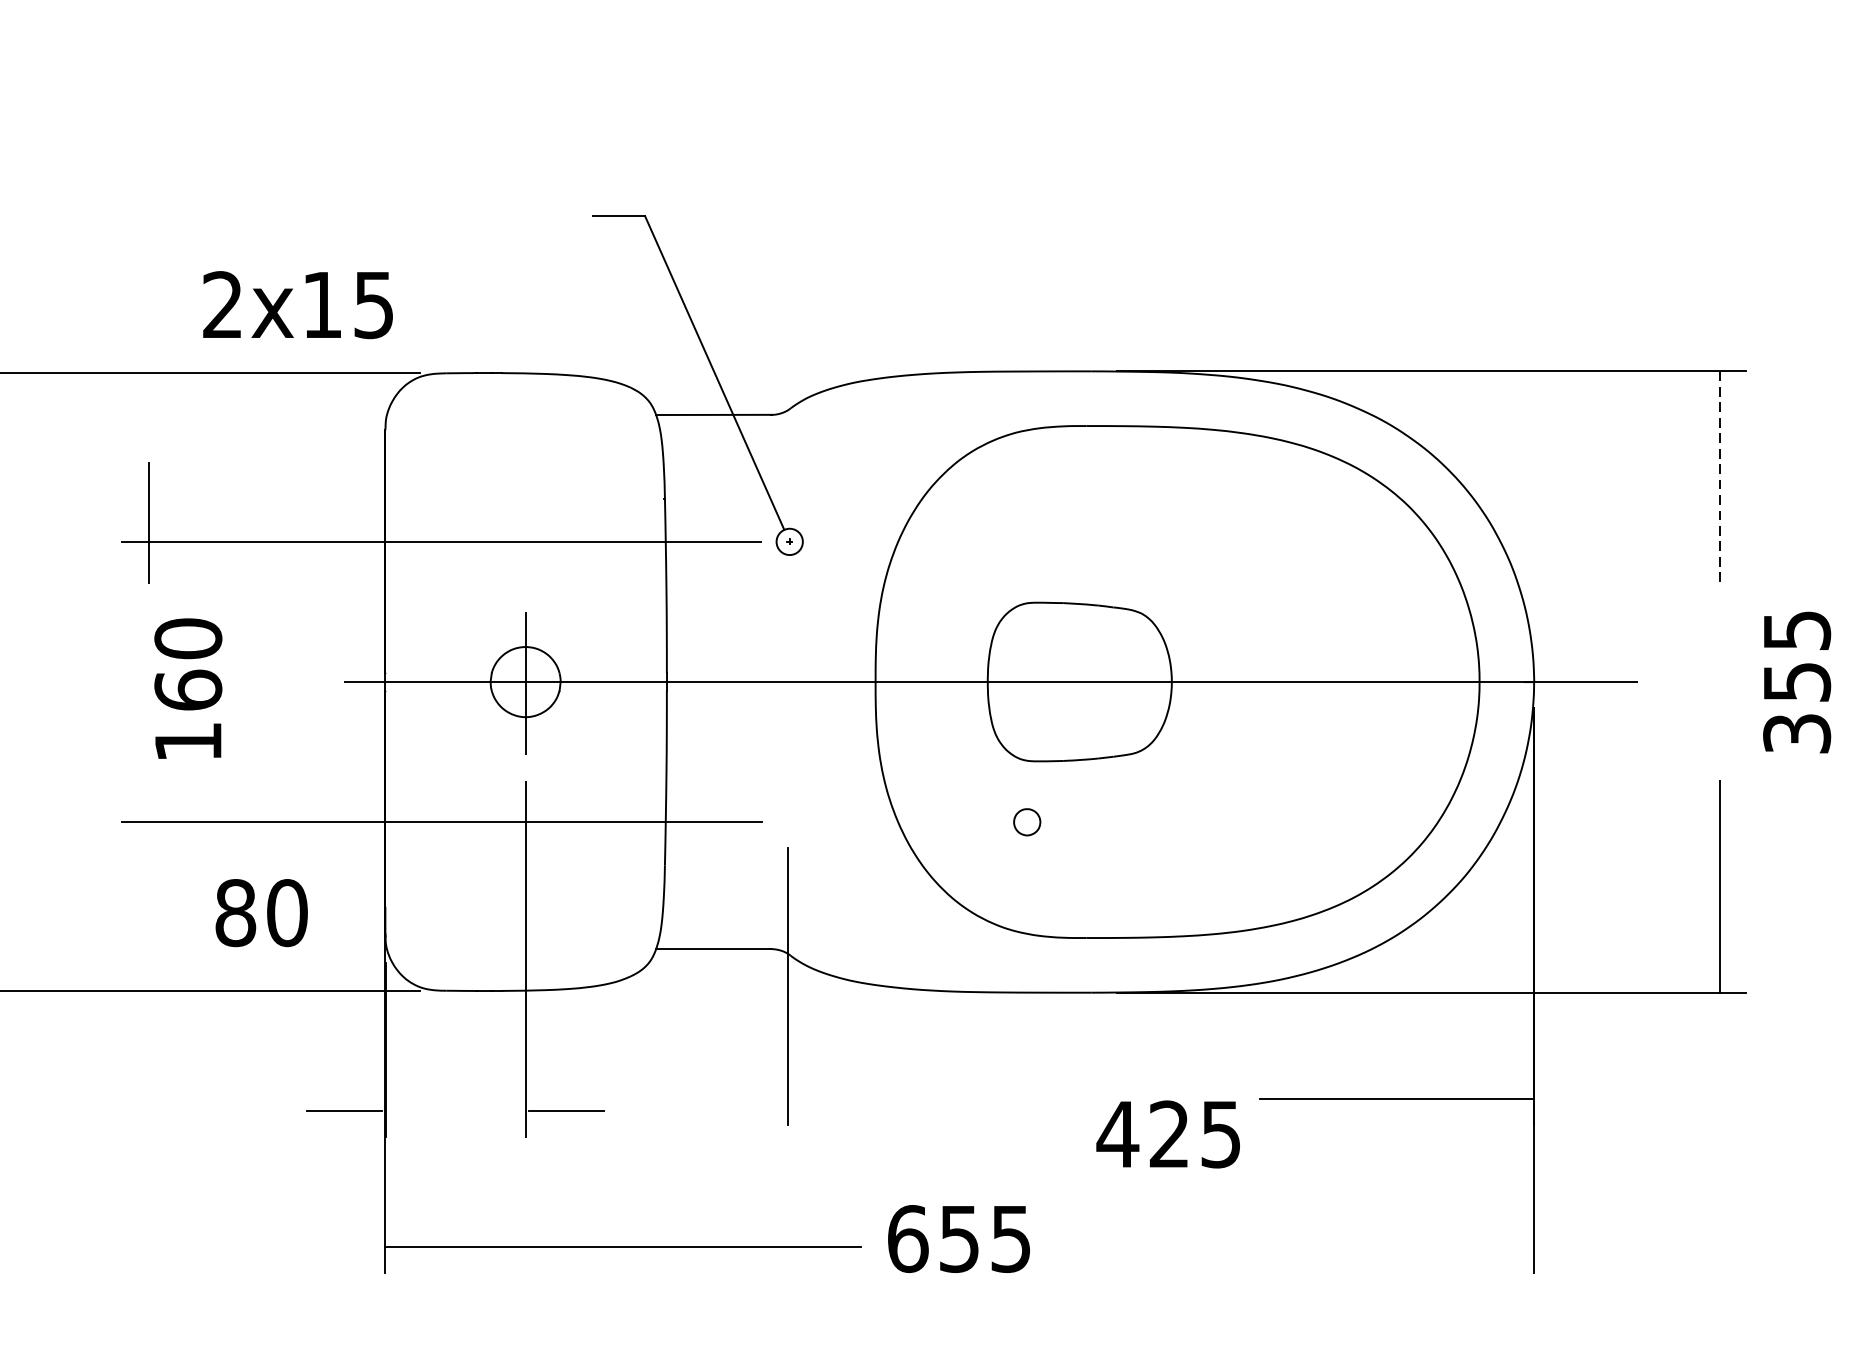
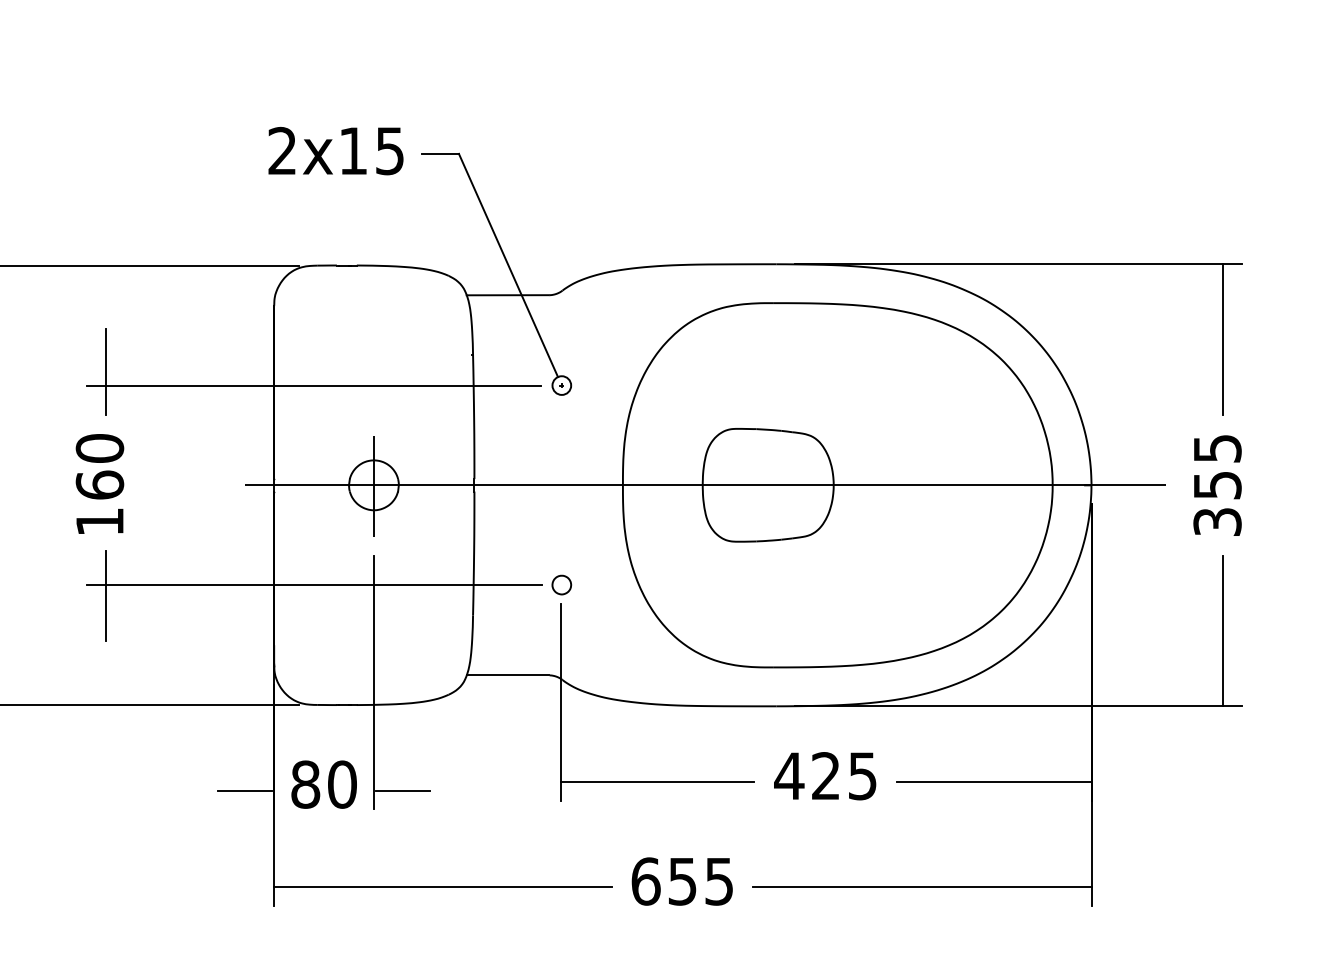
text: (297, 305) -> (335, 151), moved
line: (1719, 478) -> (1223, 340), dashed -> solid
text: (1796, 682) -> (1217, 485), moved
text: (187, 687) -> (99, 483), moved
part: (1026, 821) -> (561, 584), moved
line: (148, 838) -> (105, 596), added
text: (260, 912) -> (323, 784), moved
line: (924, 1099) -> (657, 782), added
text: (1168, 1134) -> (825, 776), moved
line: (1296, 1247) -> (922, 887), added

